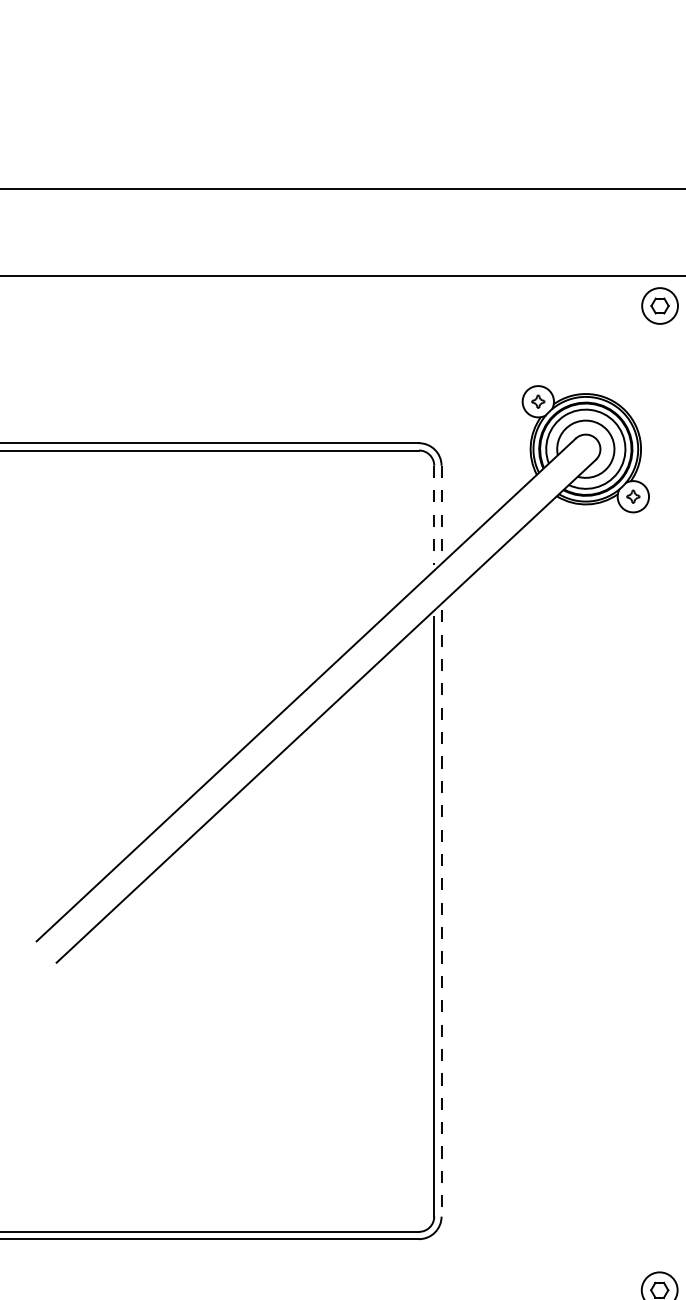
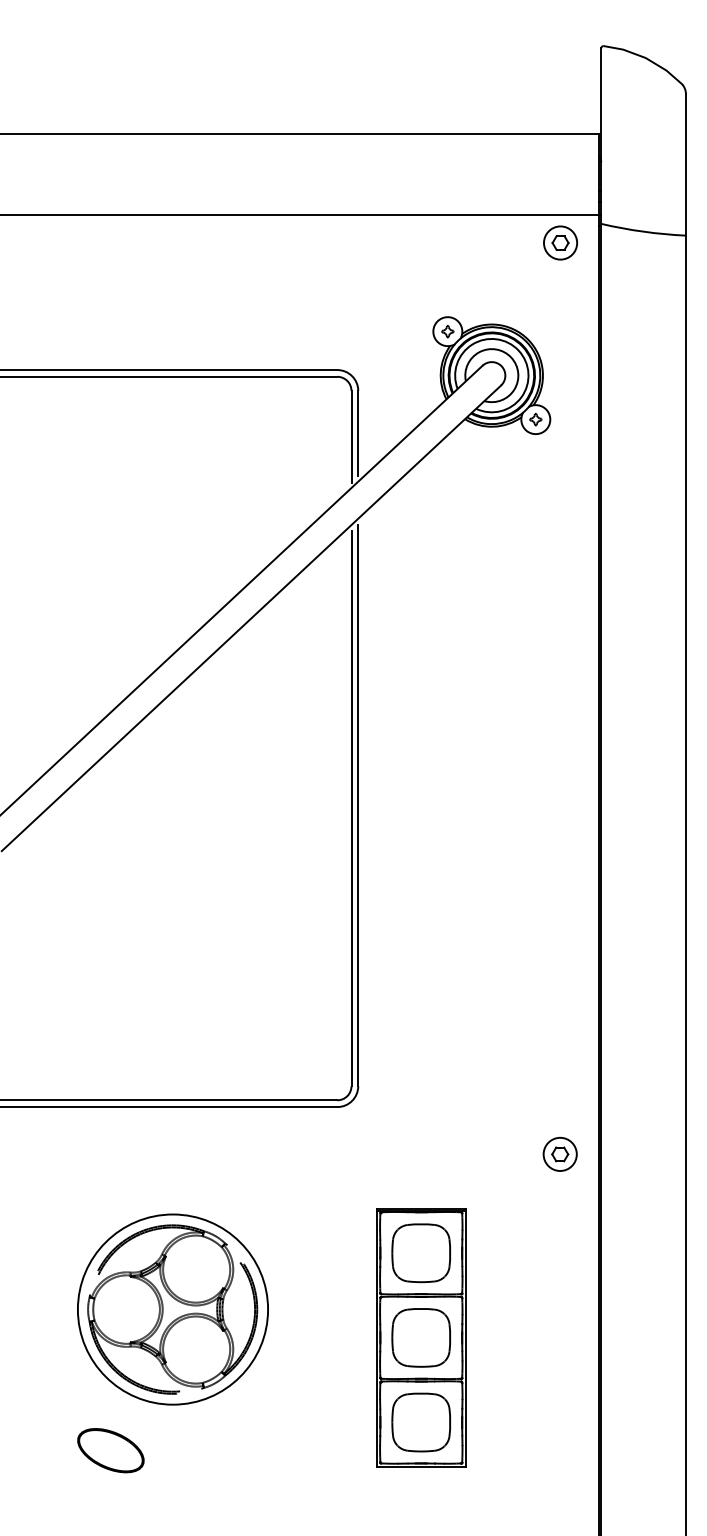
line: (441, 511) -> (358, 433), dashed -> solid
line: (434, 514) -> (351, 436), dashed -> solid
line: (441, 913) -> (358, 805), dashed -> solid

